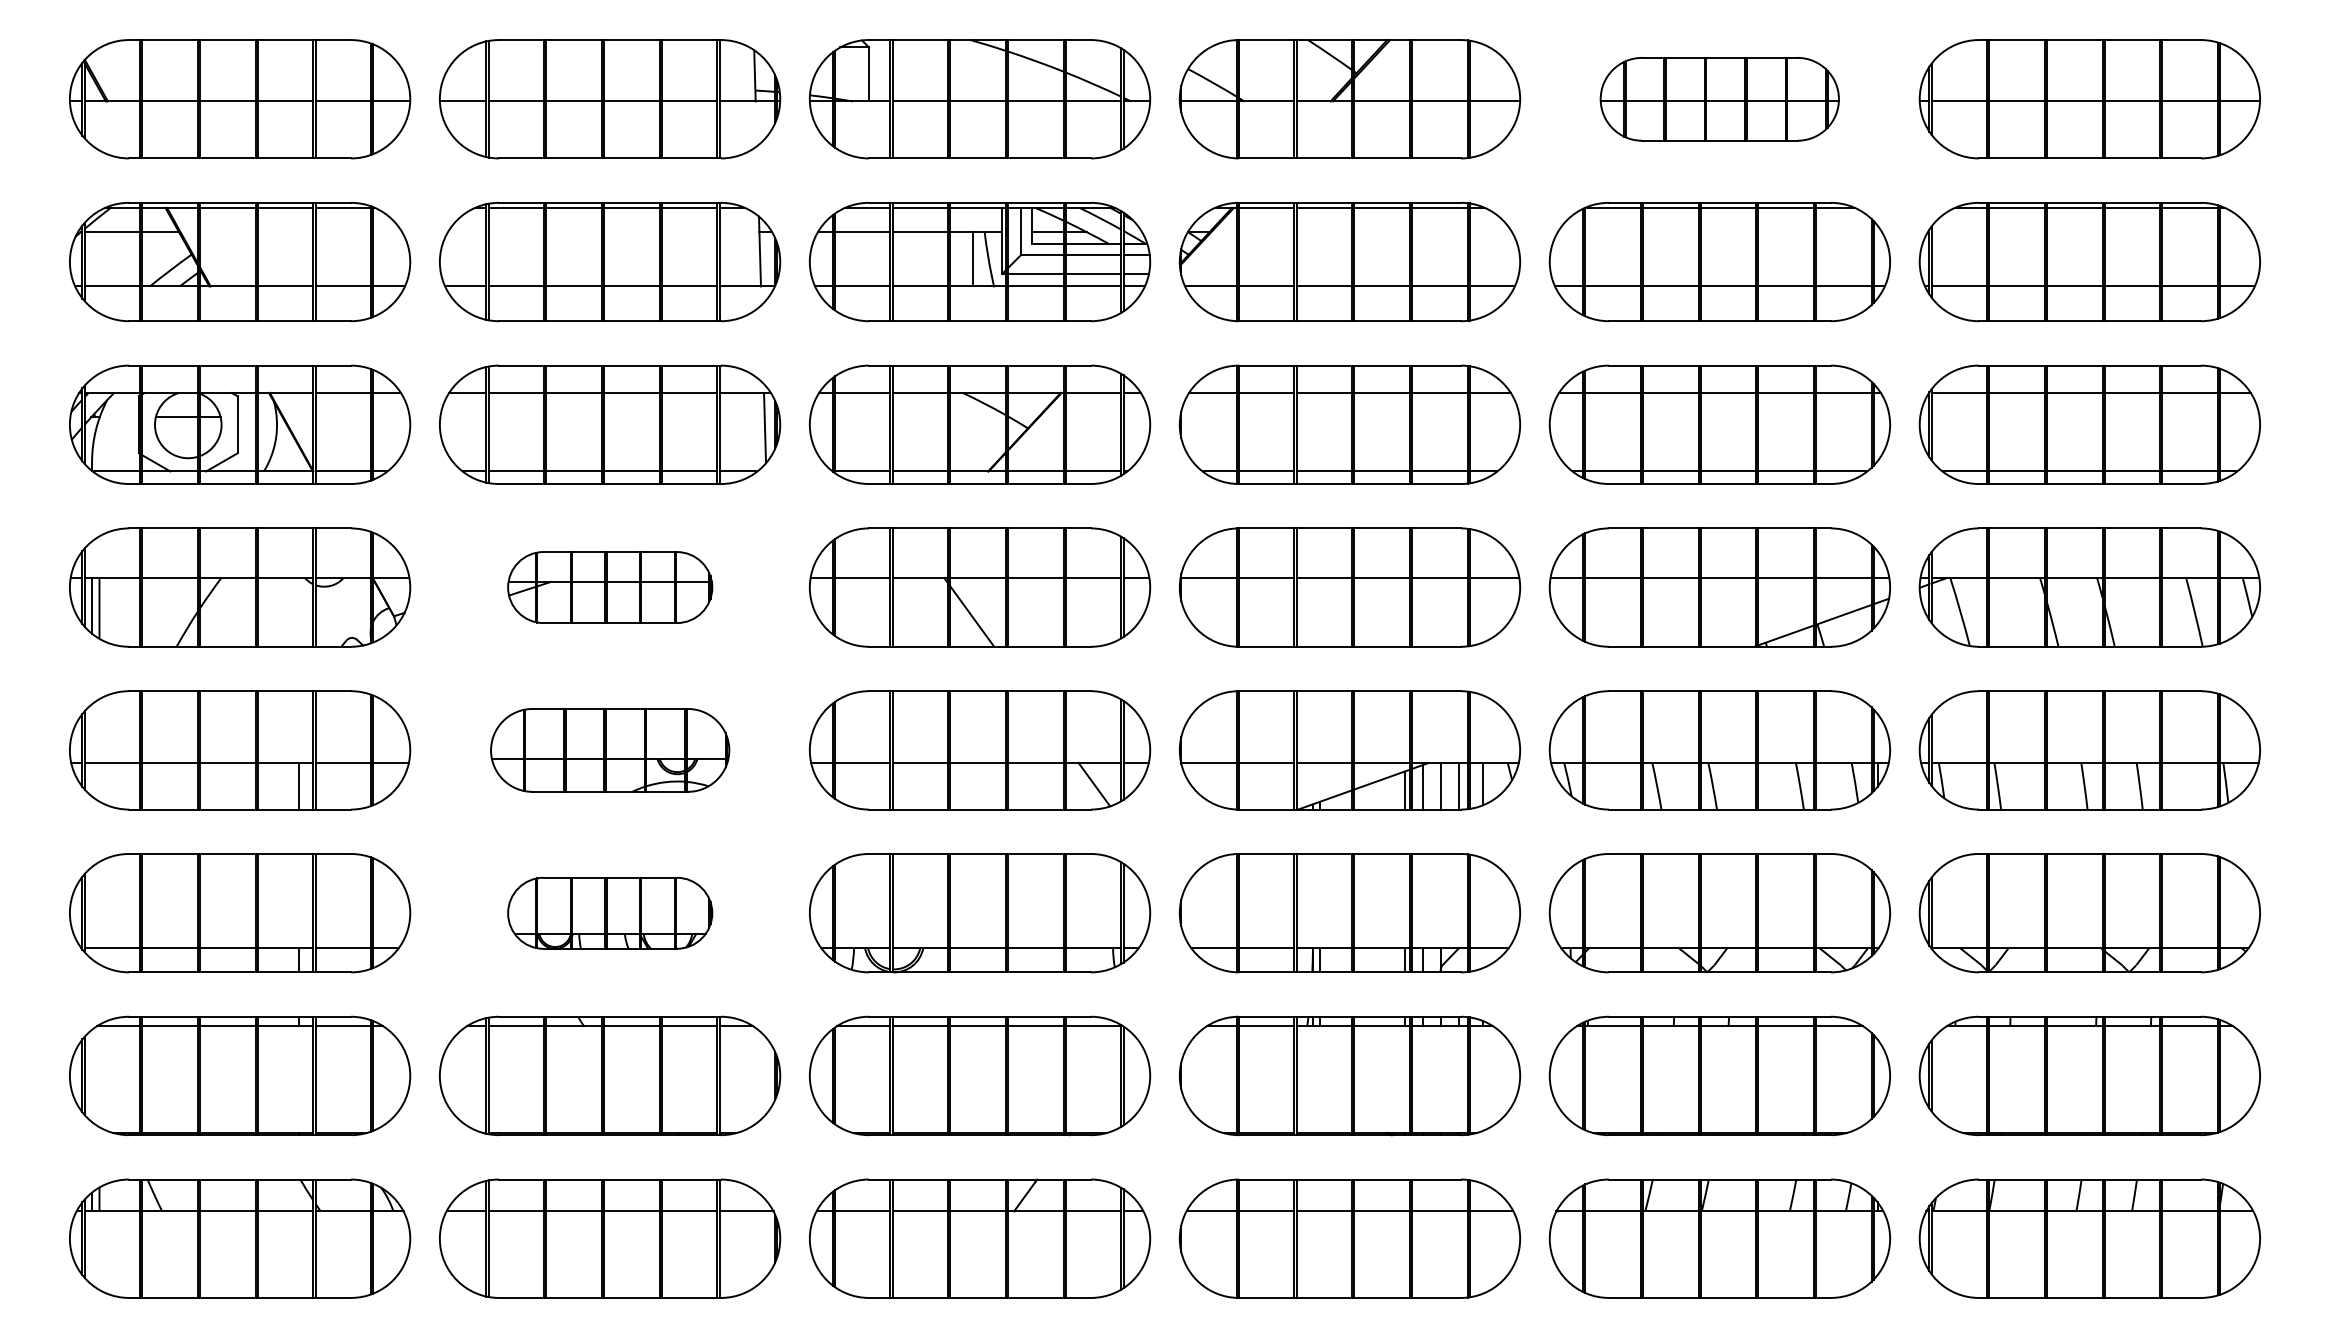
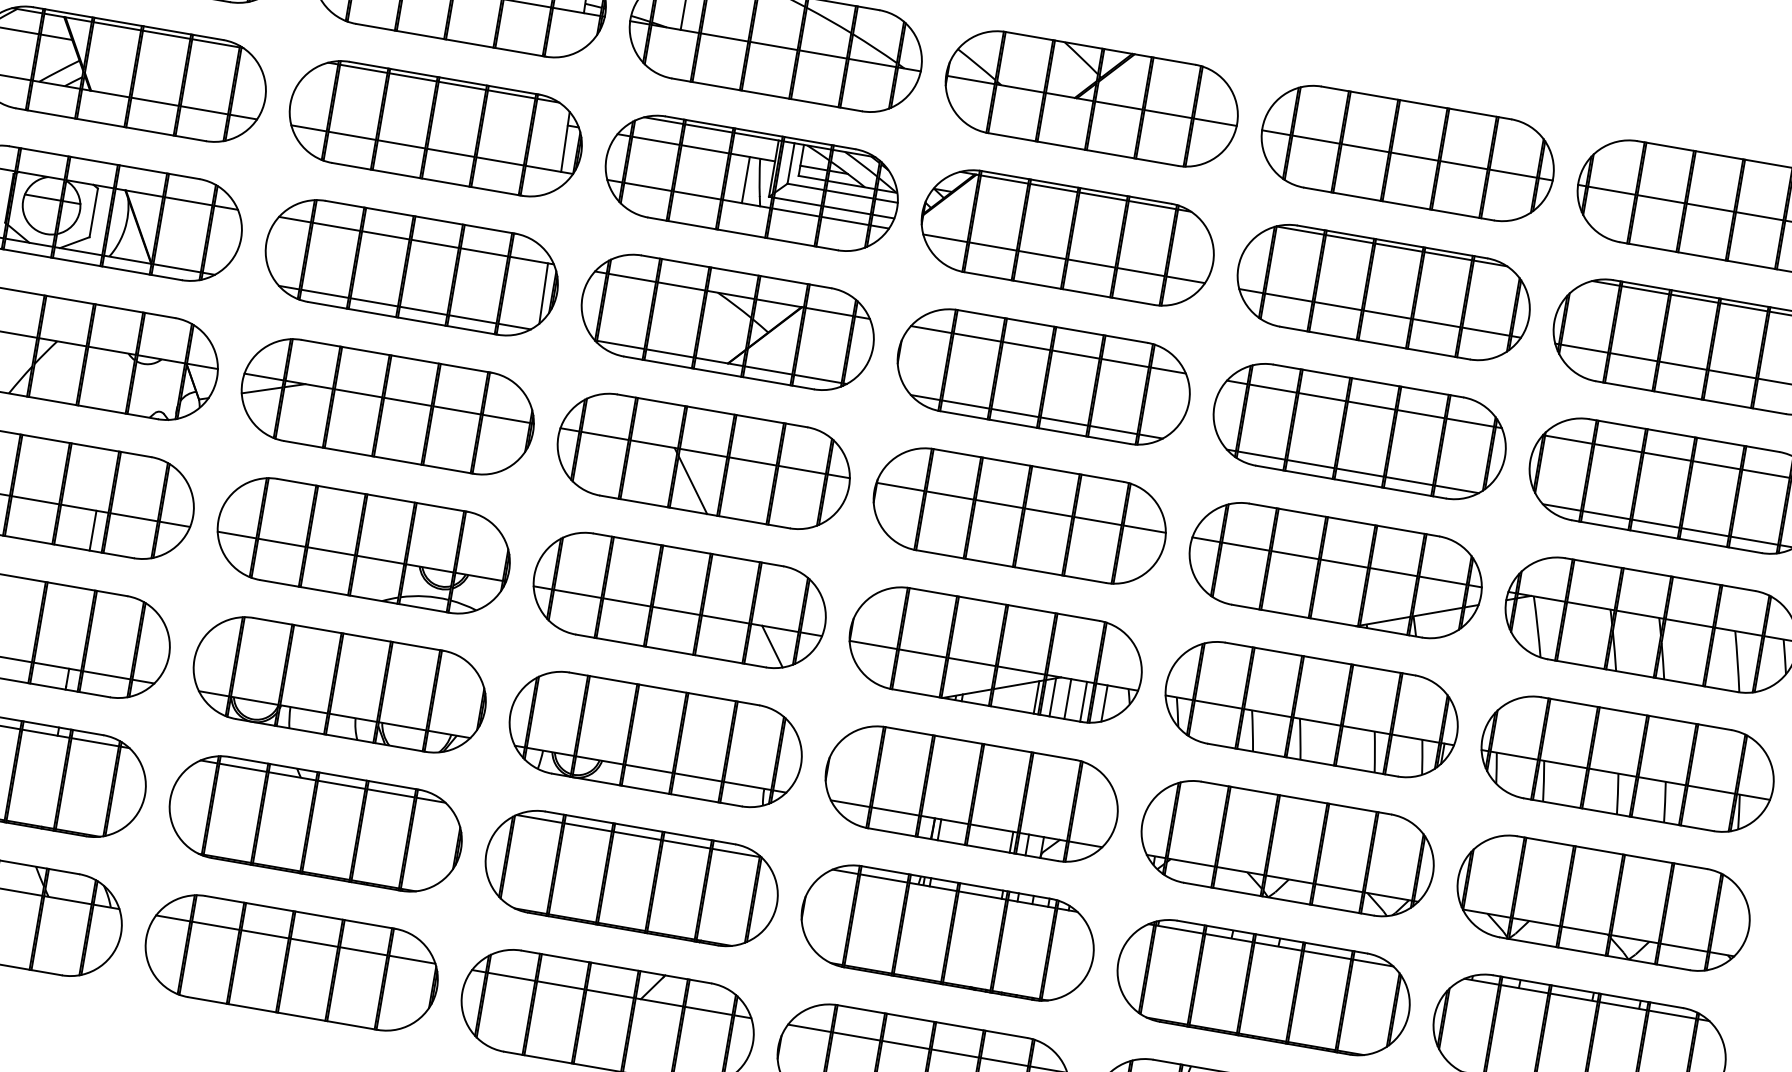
part: (1719, 99) -> (1407, 153), size x1.43
part: (610, 587) -> (388, 406), size x1.67
part: (610, 750) -> (364, 546), size x1.43
part: (610, 913) -> (340, 685), size x1.67

